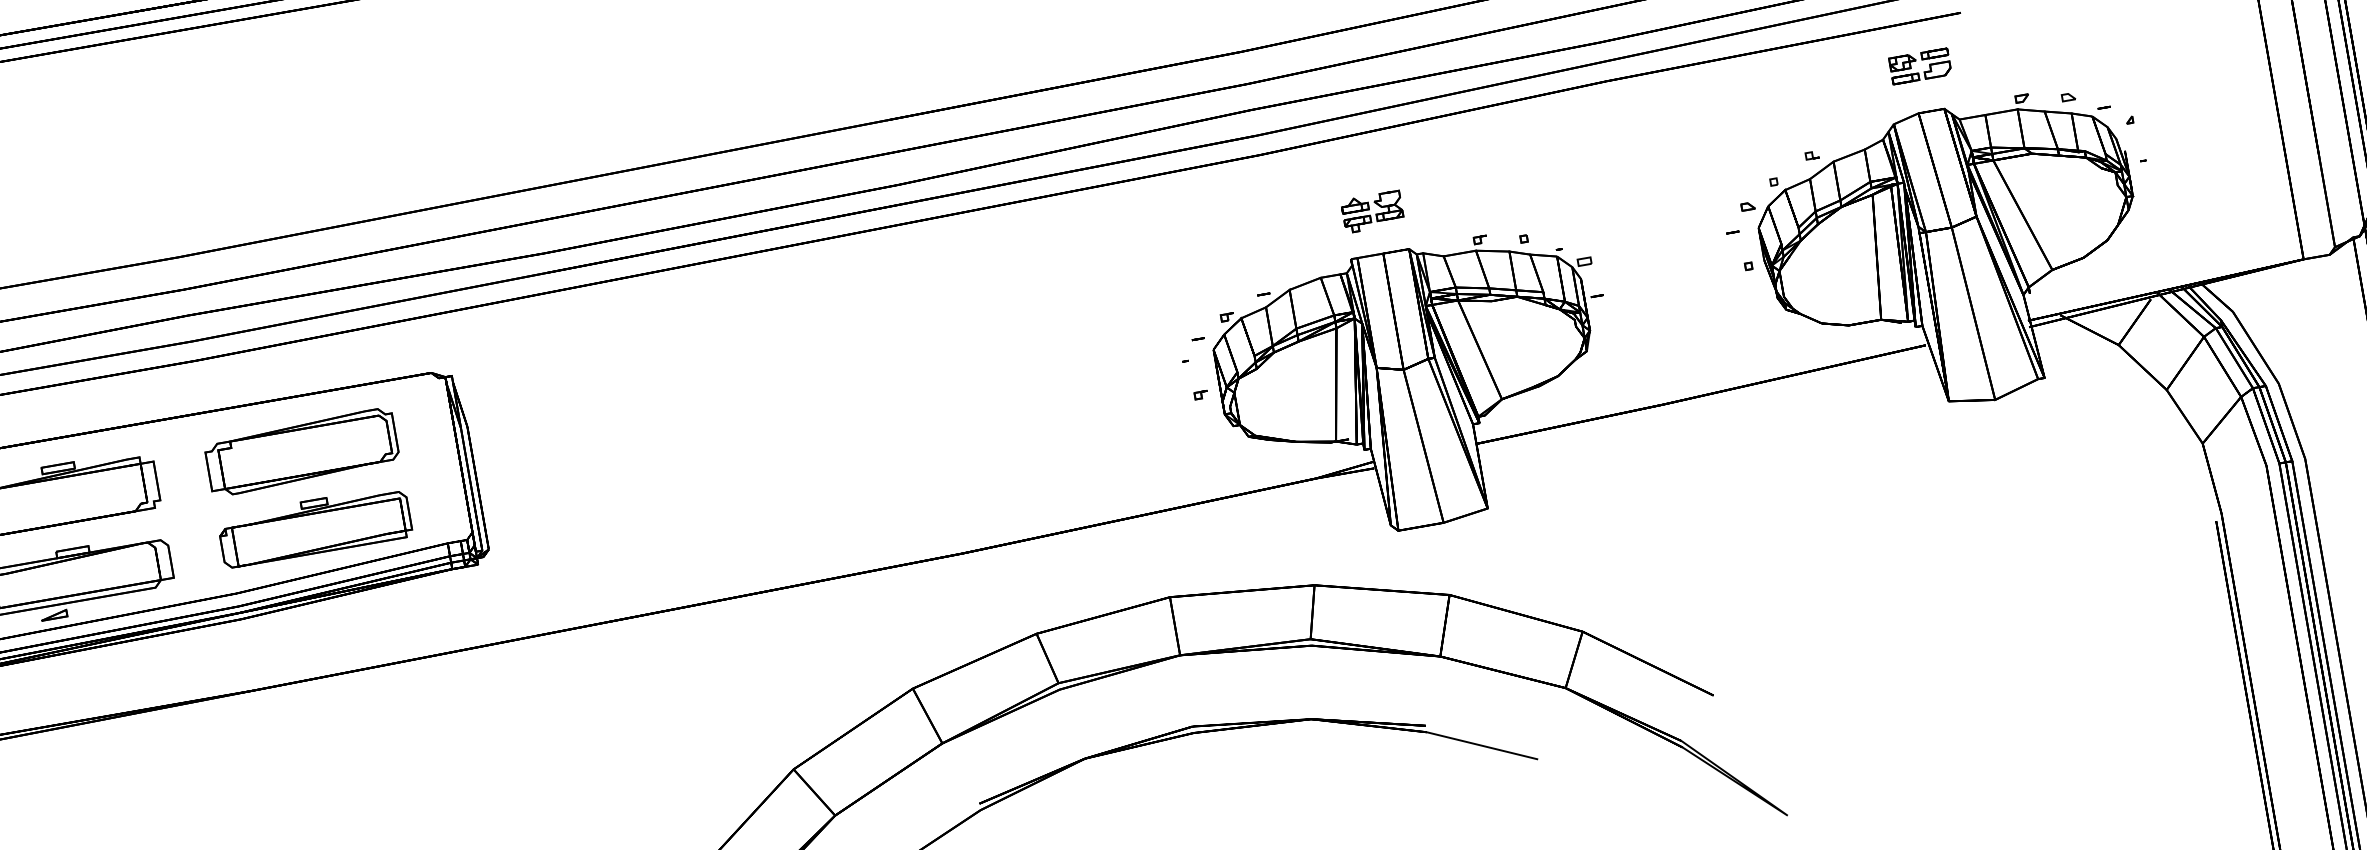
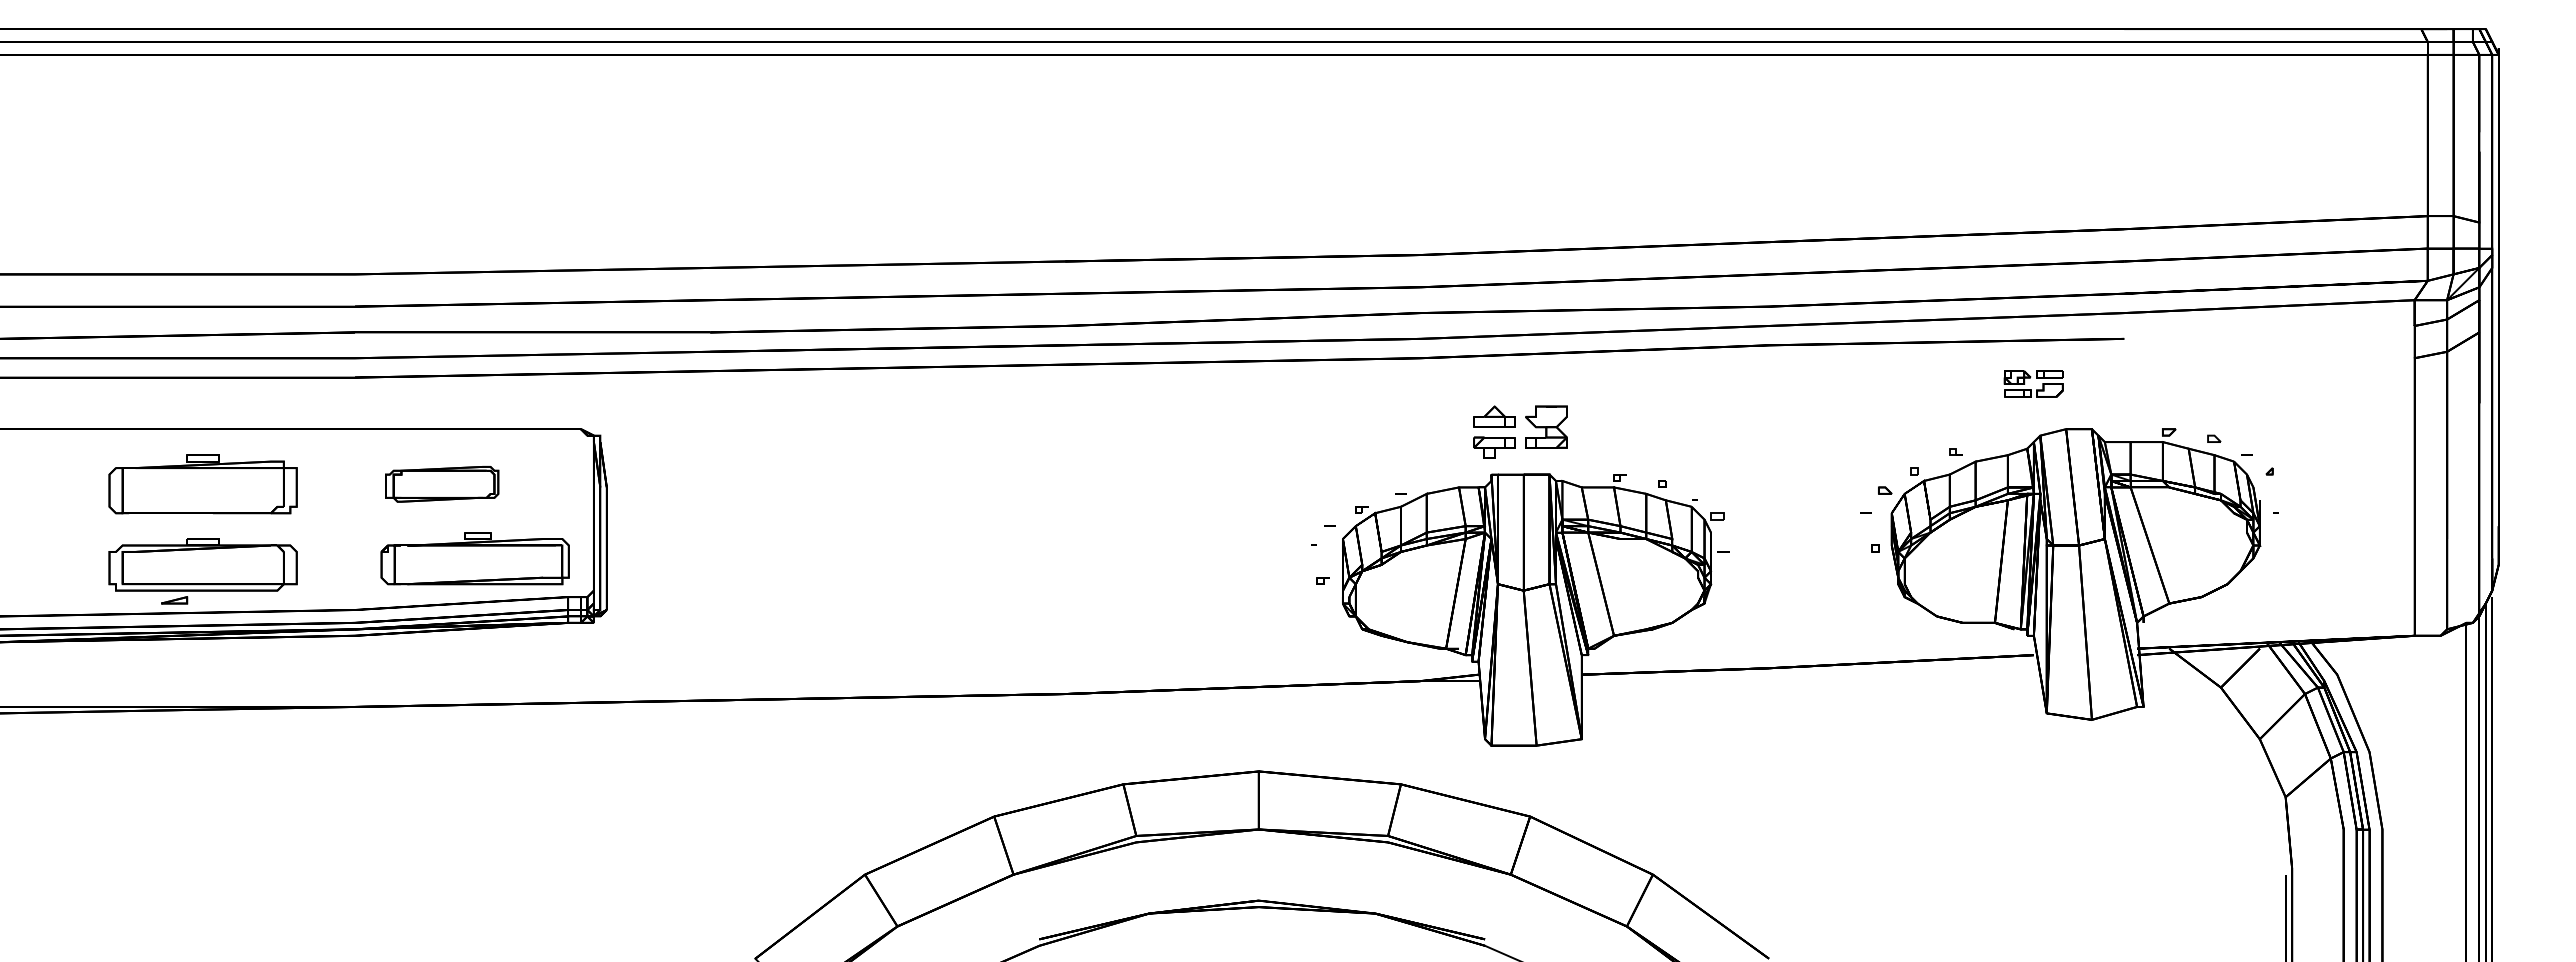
part: (1919, 66) -> (2033, 383), moved
part: (1372, 212) -> (1520, 432), size x1.6
part: (301, 452) -> (441, 484), size x0.6
part: (314, 526) -> (474, 558), moved

